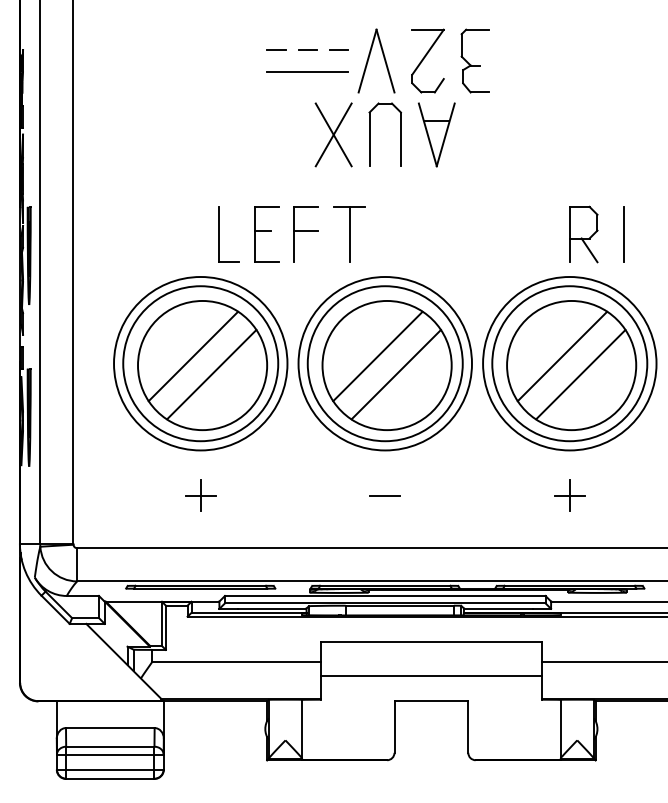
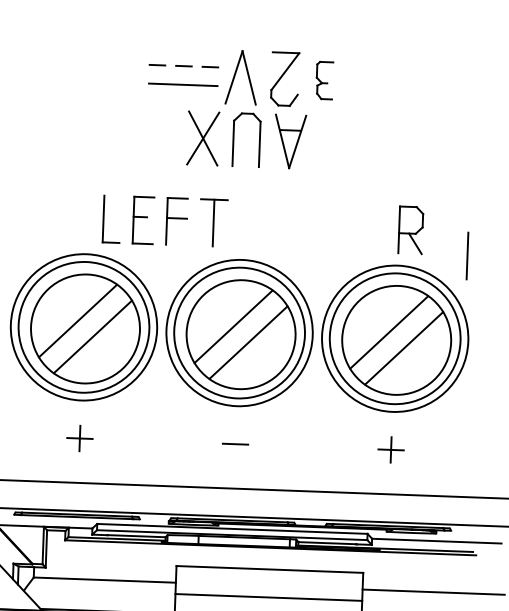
part: (474, 60) -> (324, 80), size x0.7
line: (623, 234) -> (467, 255), moved

